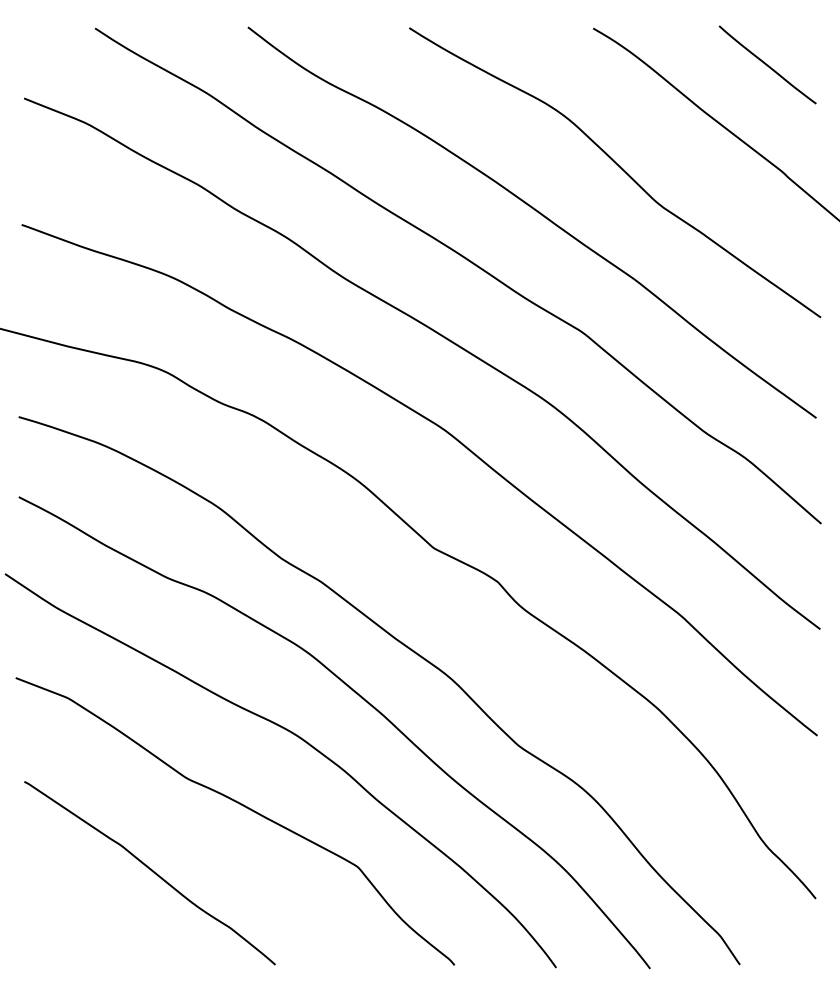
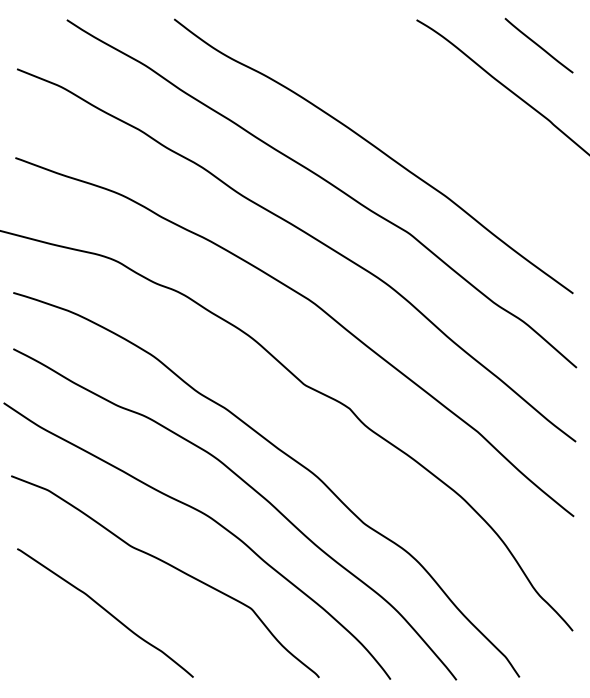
curve: (618, 167) -> (434, 117), removed

